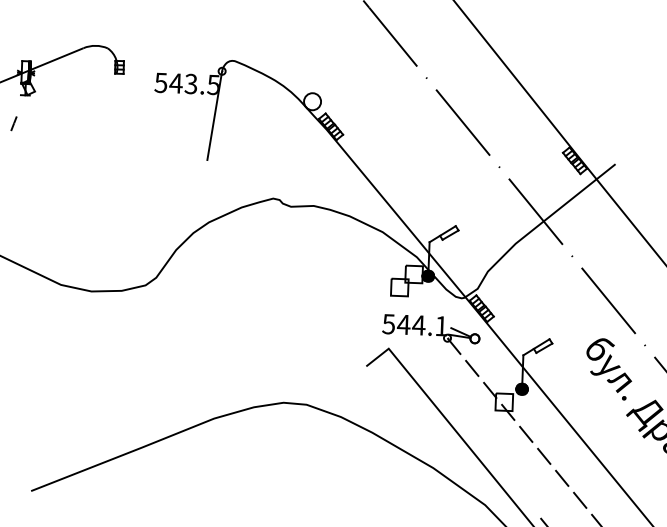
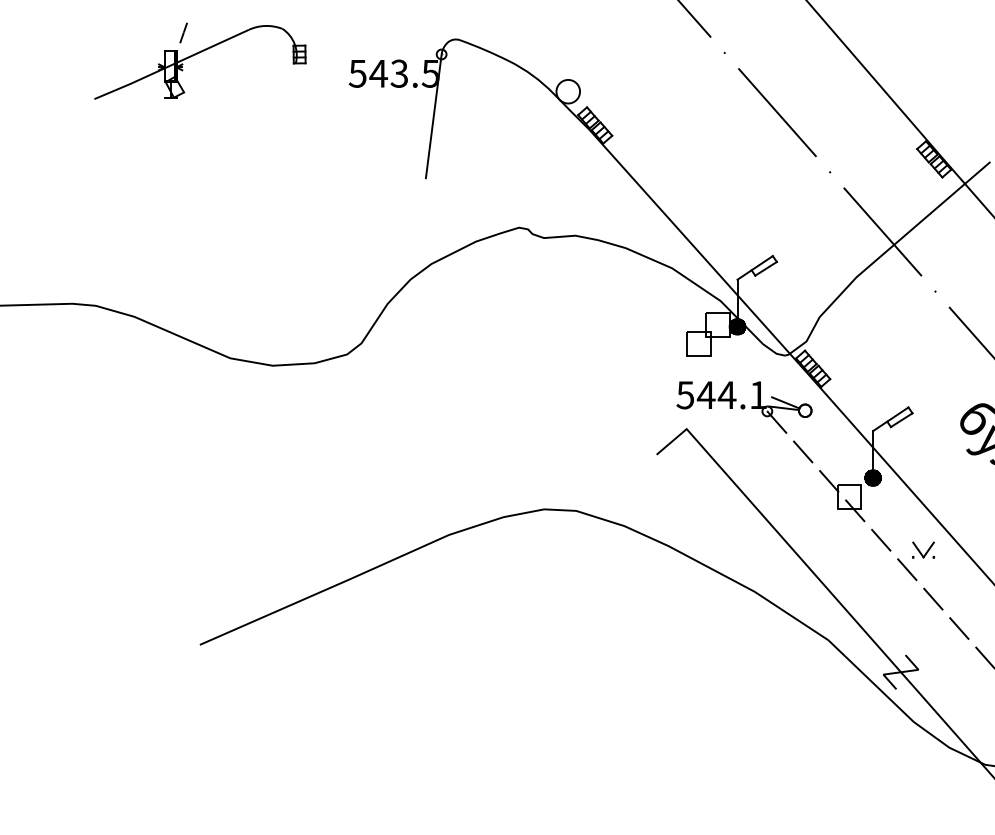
line: (13, 123) -> (183, 32), moved
part: (556, 442) -> (923, 549), added

